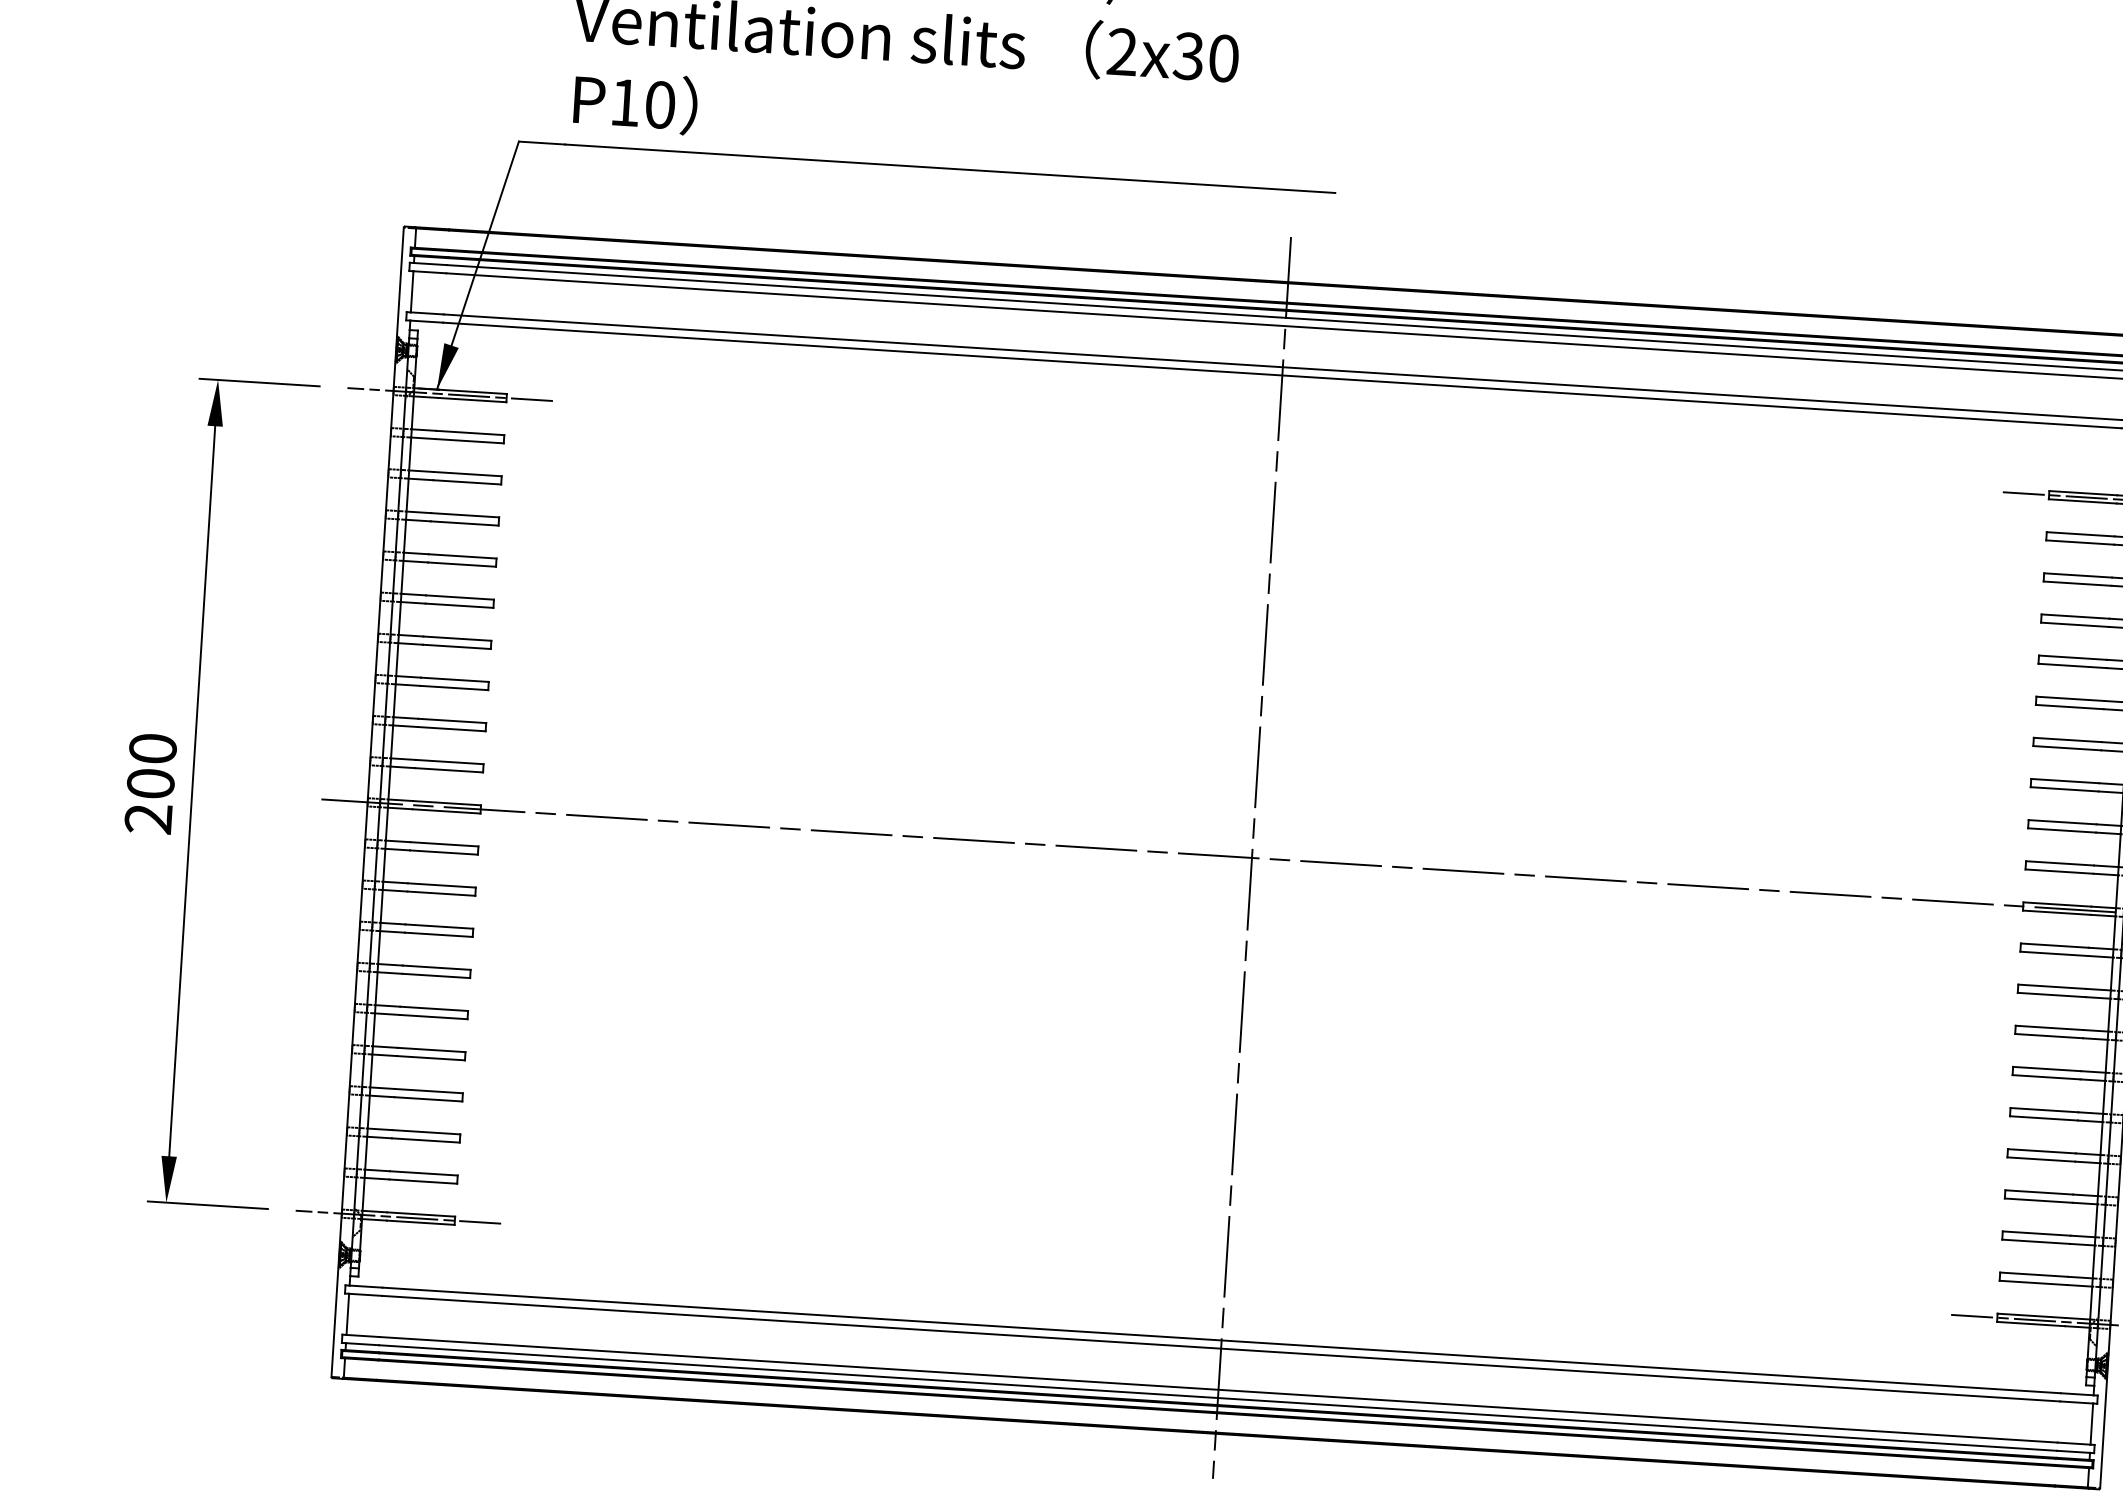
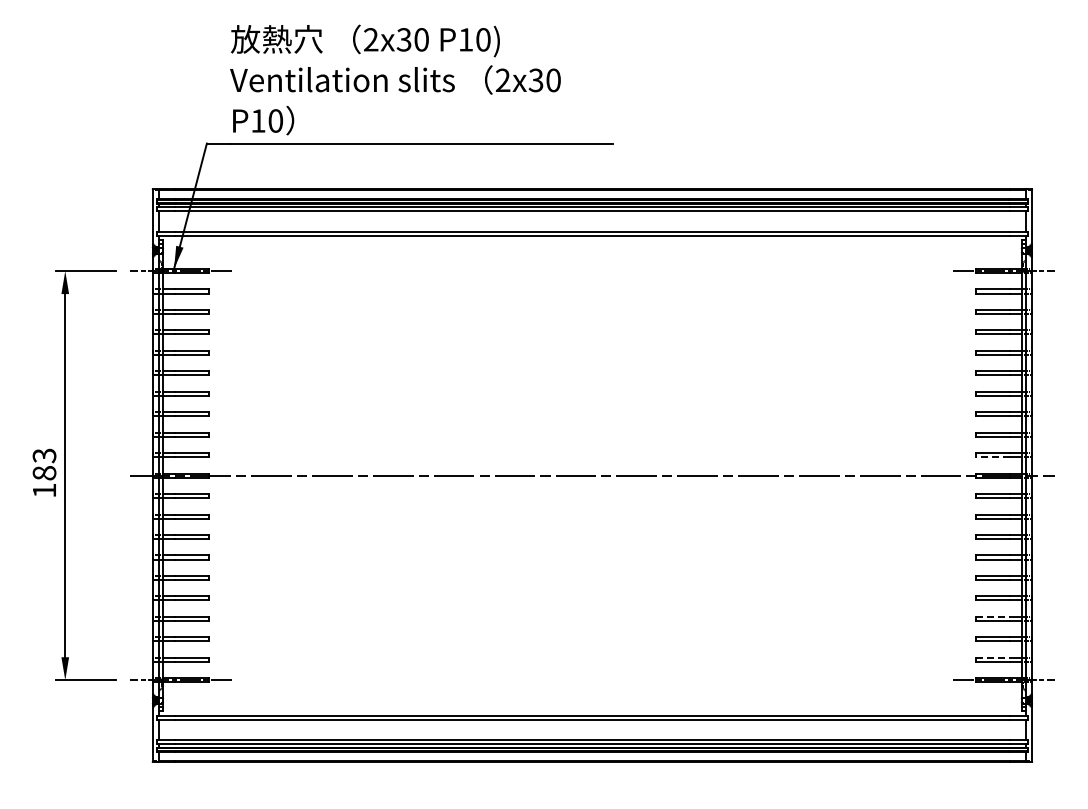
text: (150, 782) -> (44, 472), 200 -> 183
line: (1252, 857) -> (592, 475), removed
line: (2058, 872) -> (992, 457), solid -> dashed
line: (2038, 1191) -> (992, 616), solid -> dashed
line: (2033, 1274) -> (992, 657), solid -> dashed

